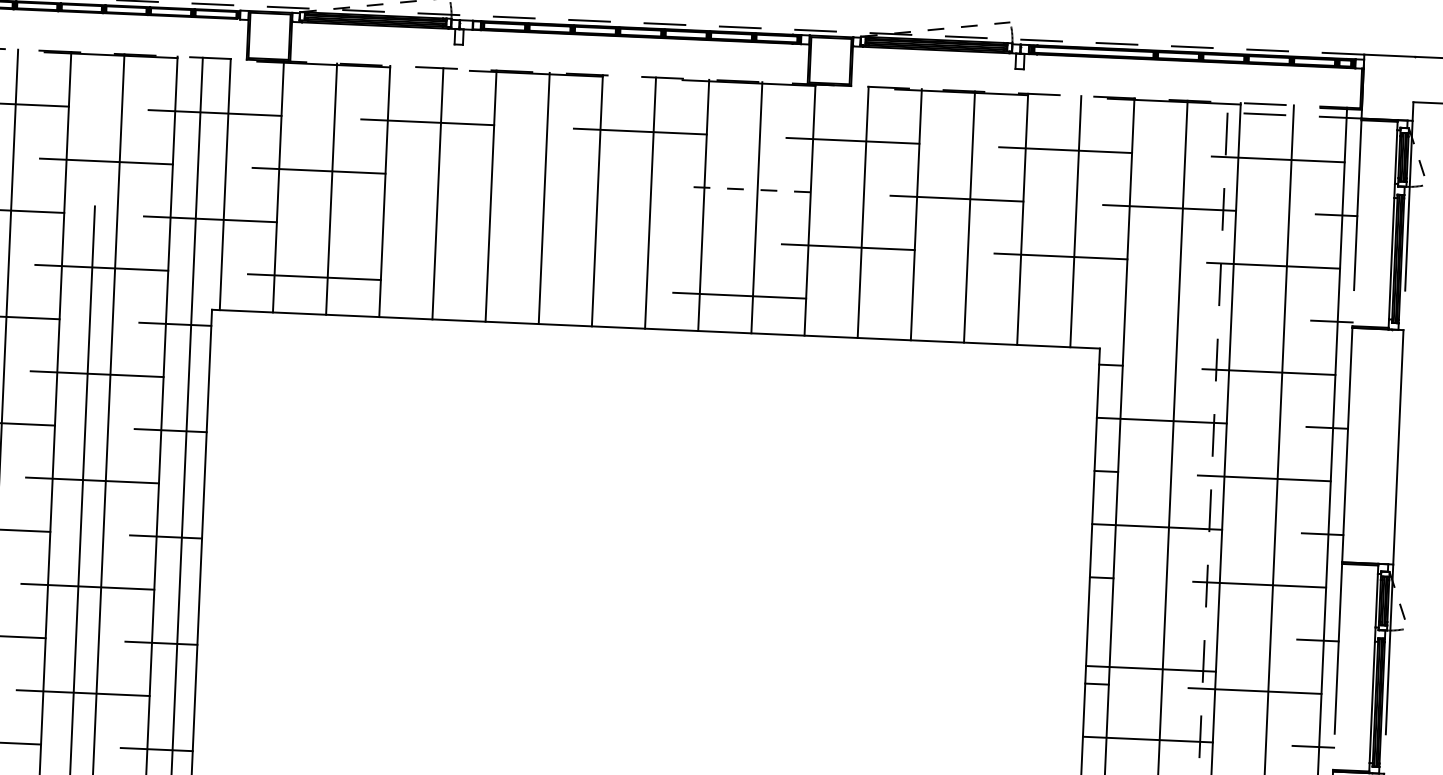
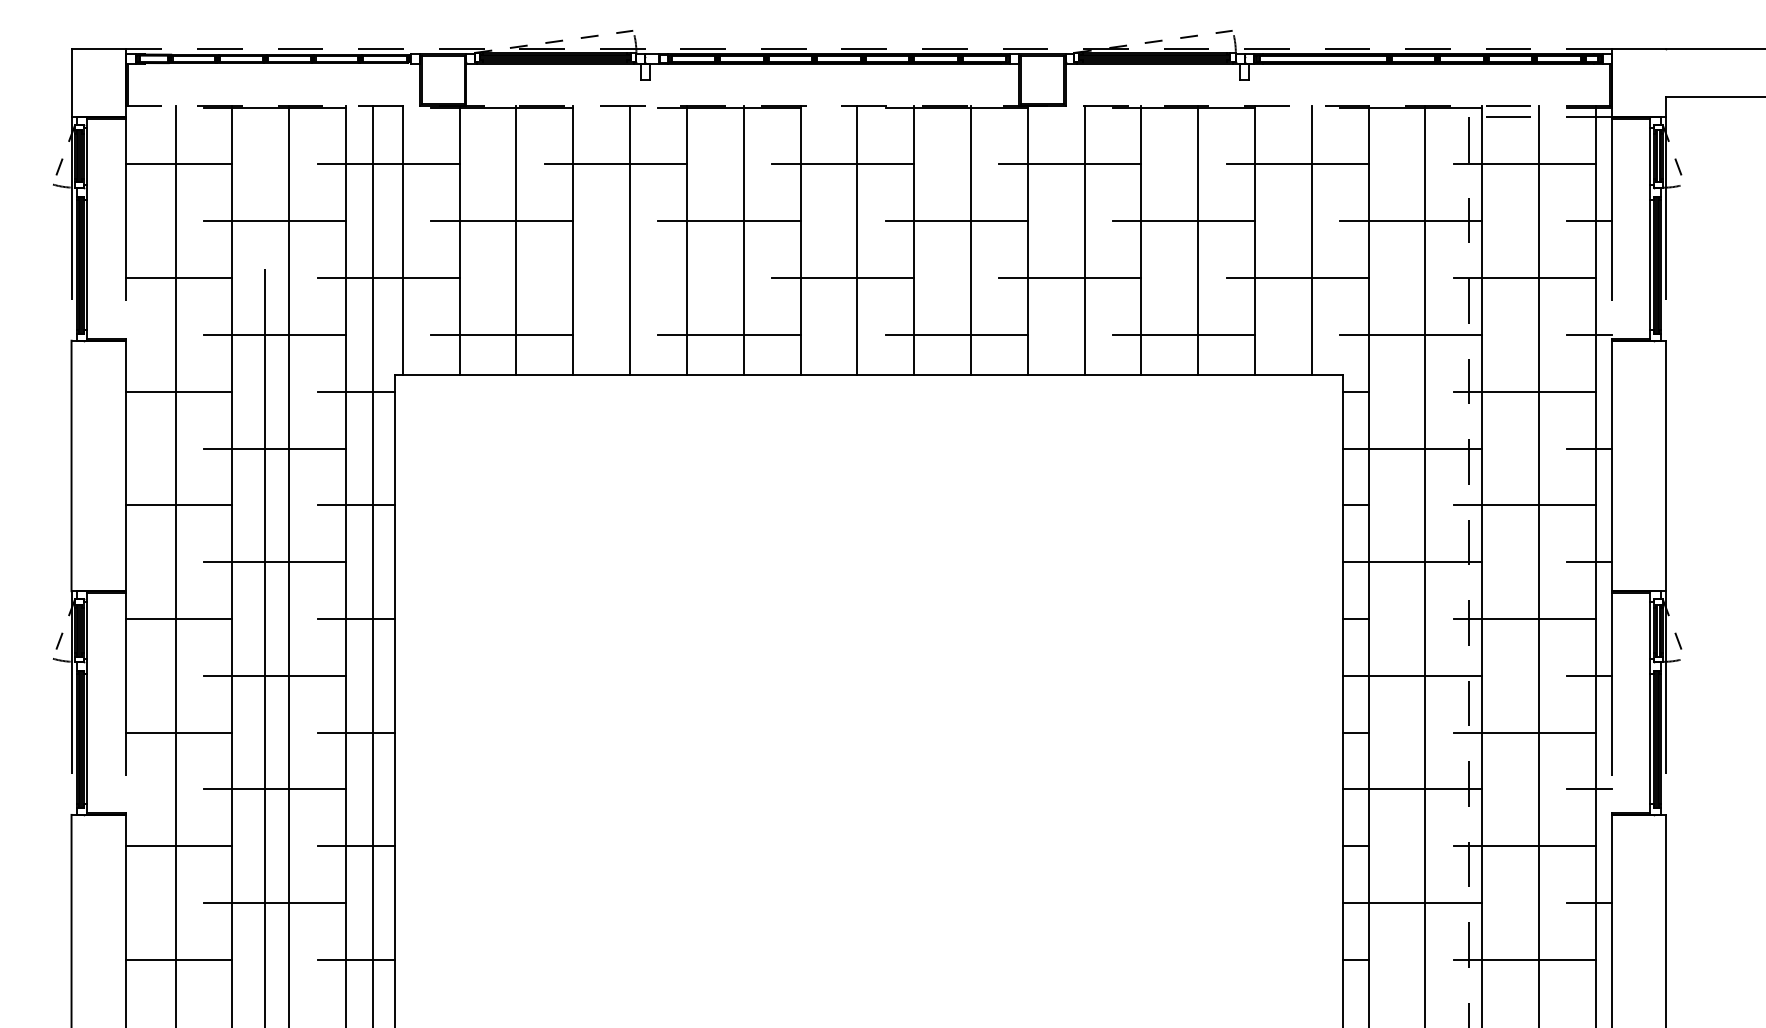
line: (531, 180) -> (729, 221), added
line: (744, 189) -> (956, 221), dashed -> solid
line: (636, 238) -> (843, 278), added
line: (527, 286) -> (729, 334), added
line: (951, 304) -> (1183, 334), added
line: (1165, 313) -> (1411, 334), added
line: (1150, 668) -> (1412, 675), moved

